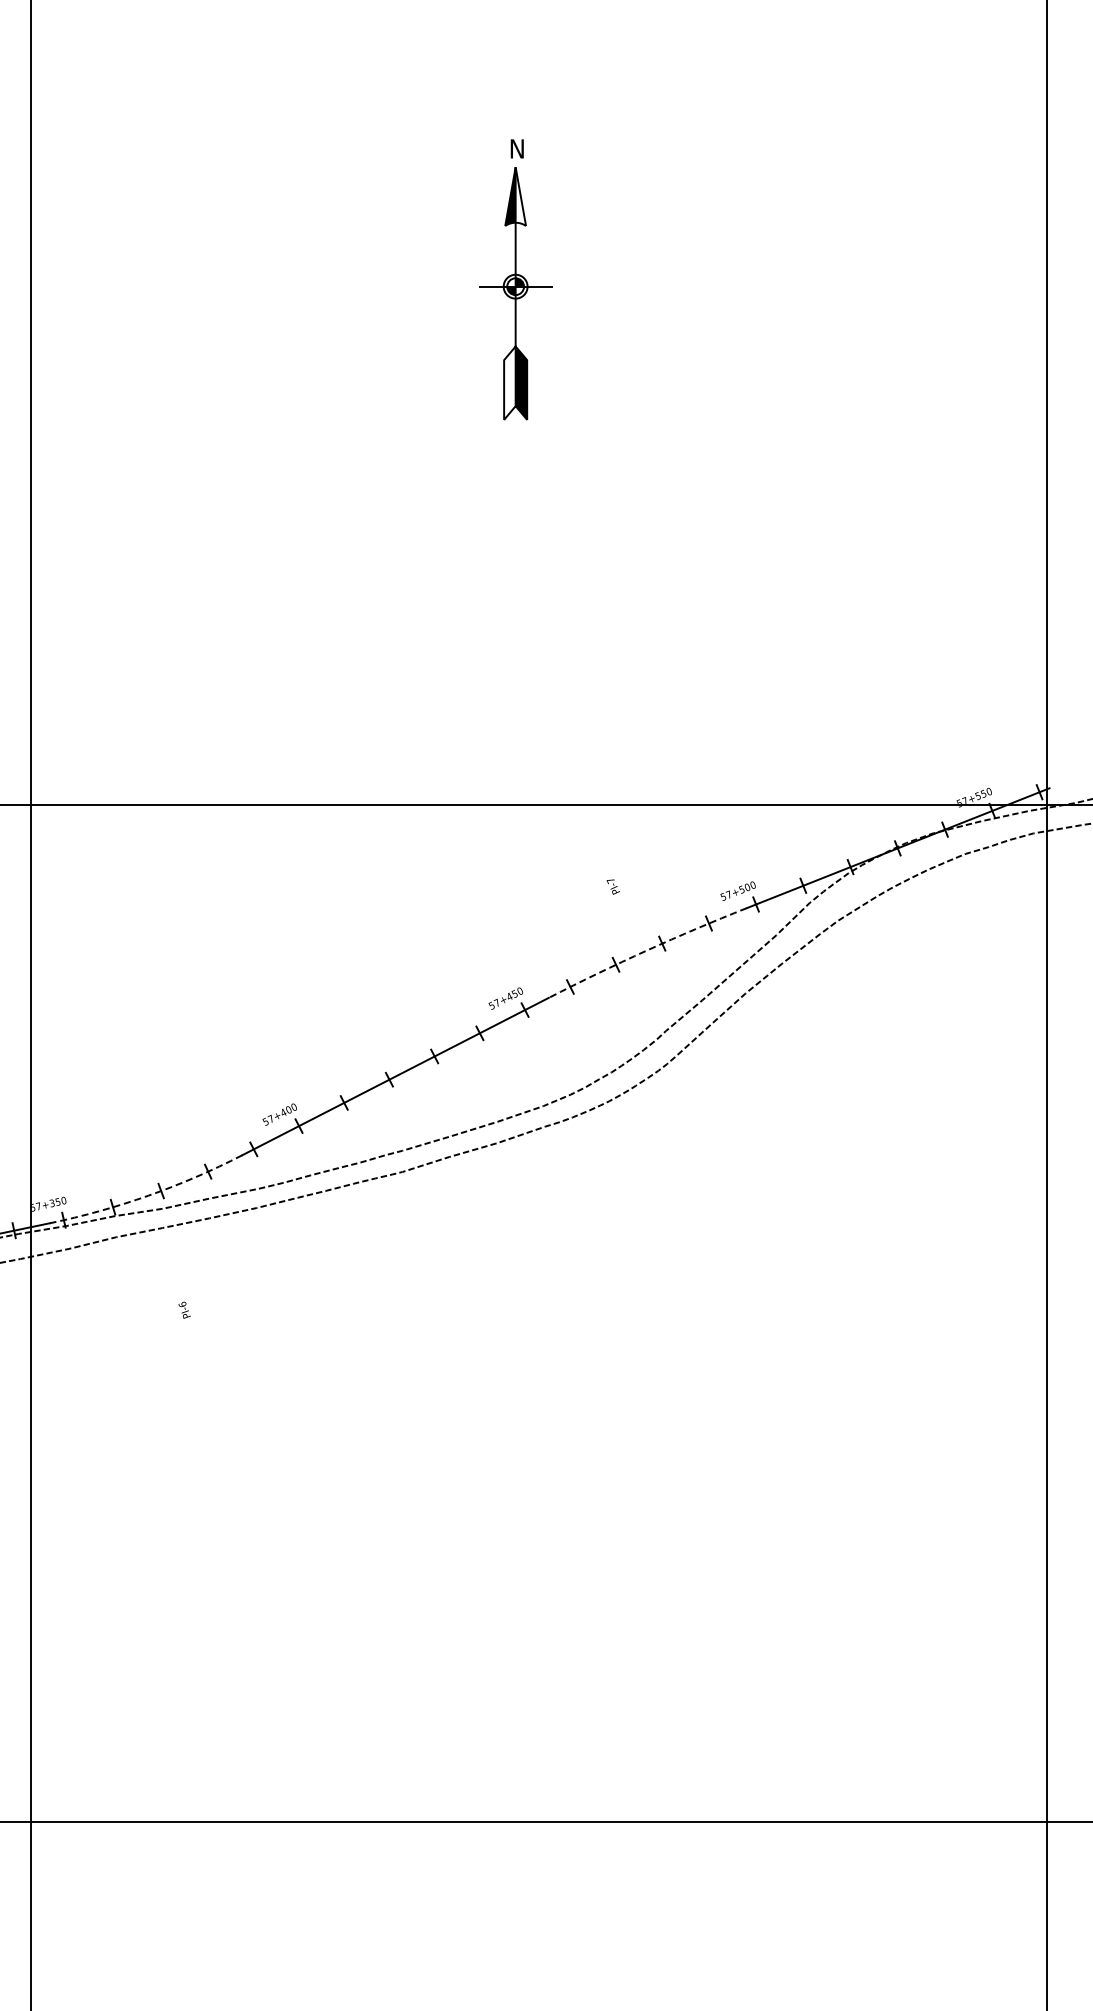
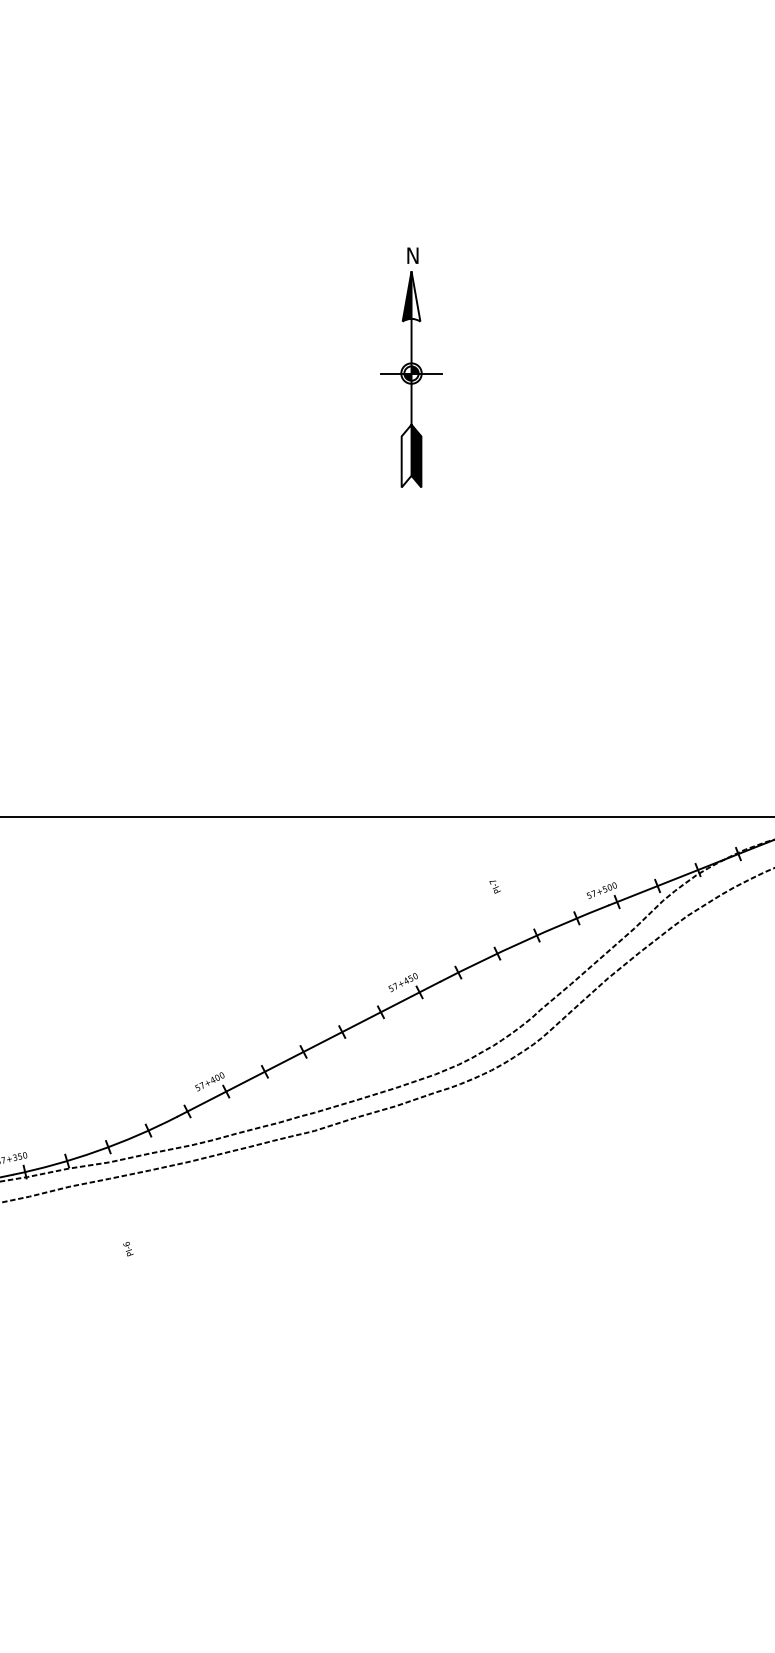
arc: (646, 950) -> (523, 941), dashed -> solid
arc: (148, 1195) -> (97, 1150), dashed -> solid

